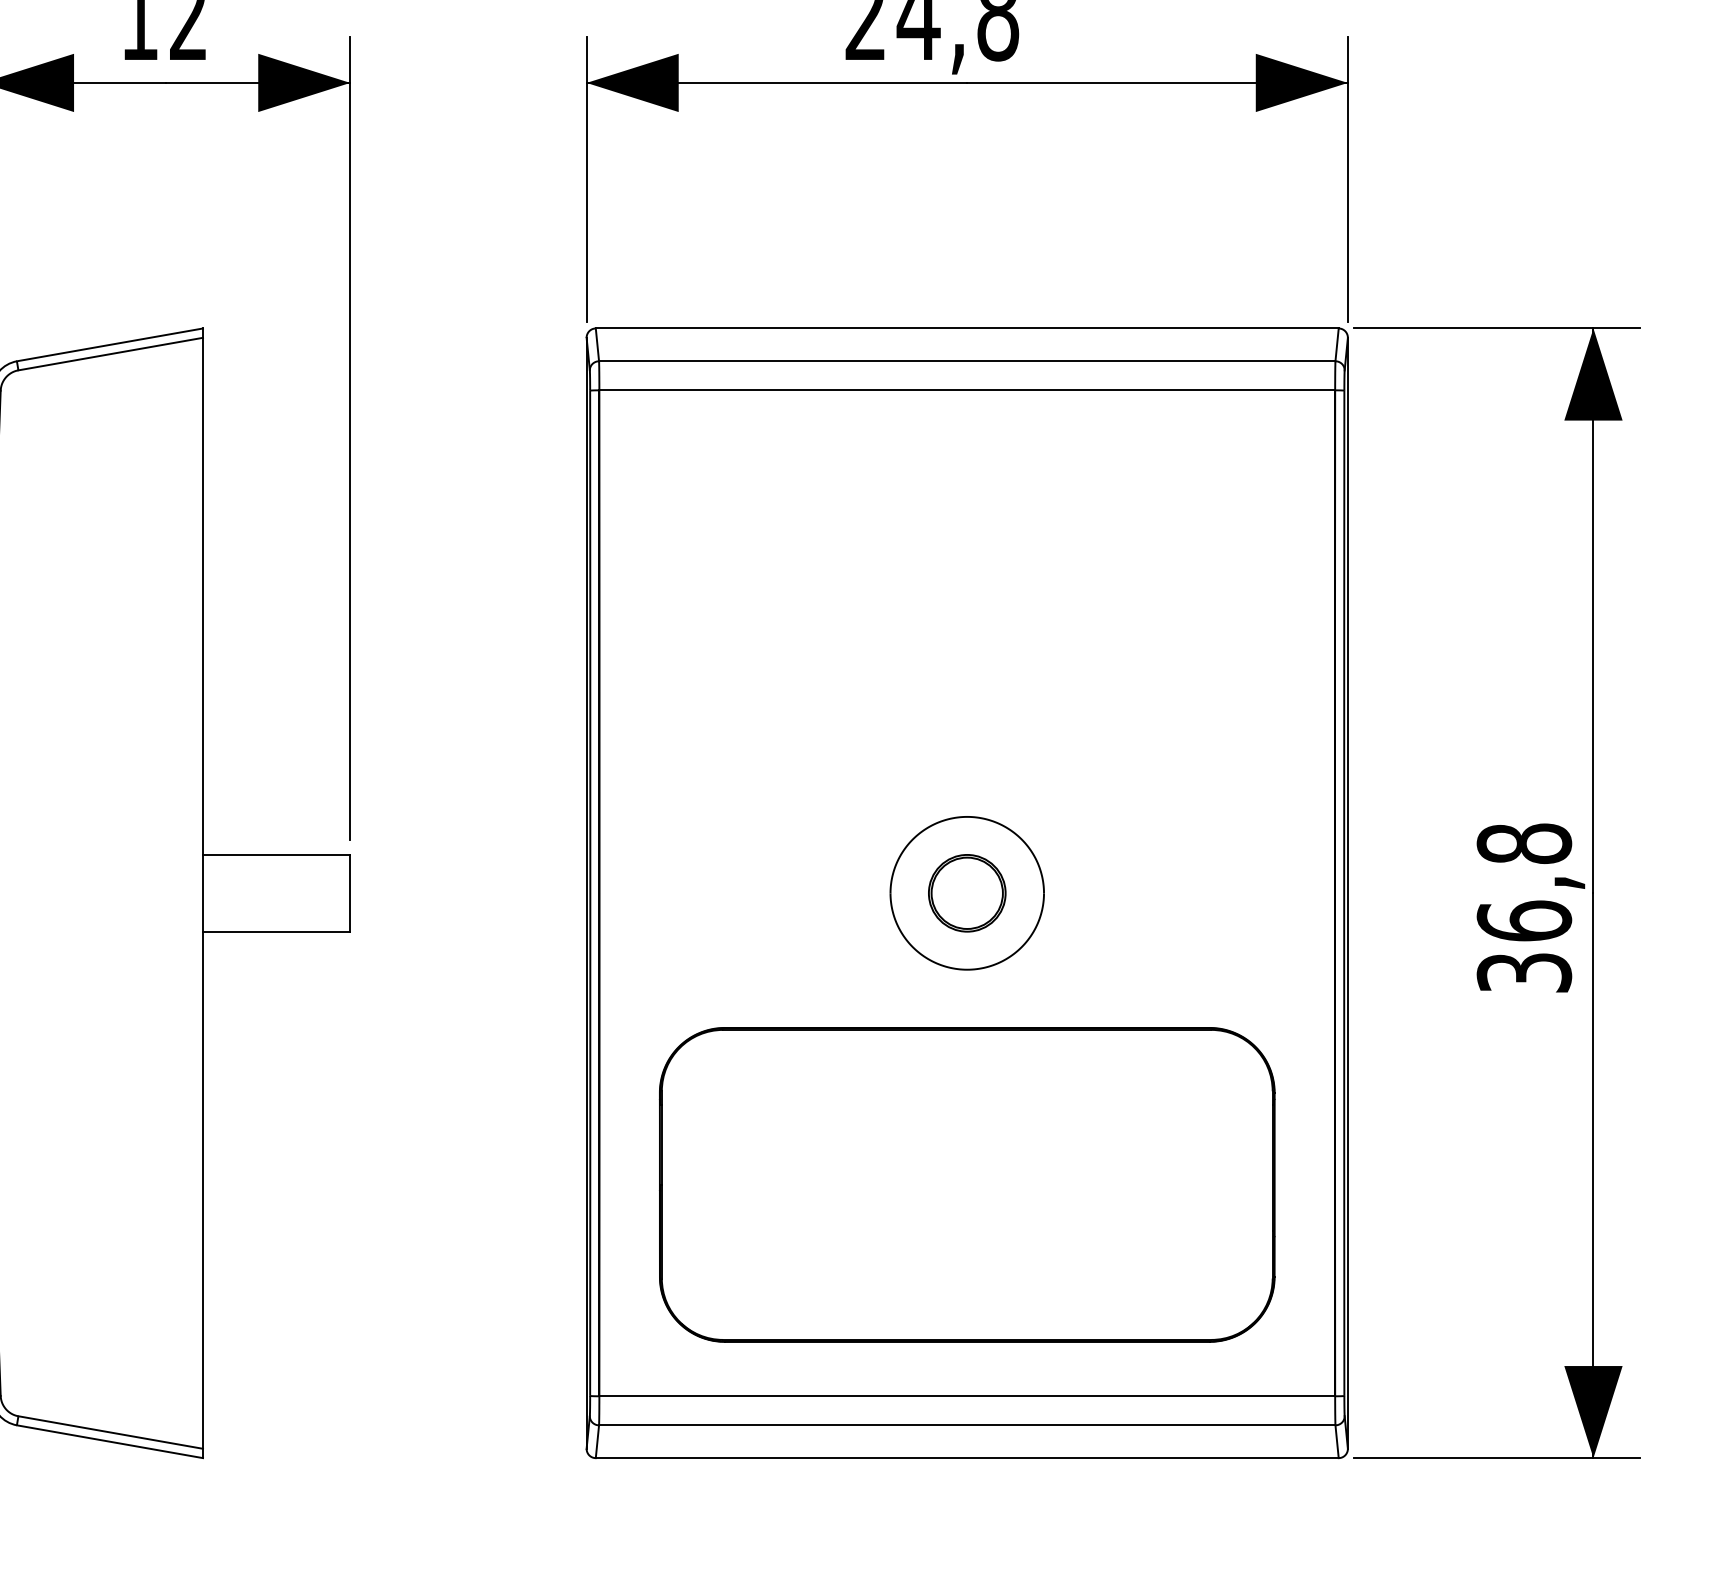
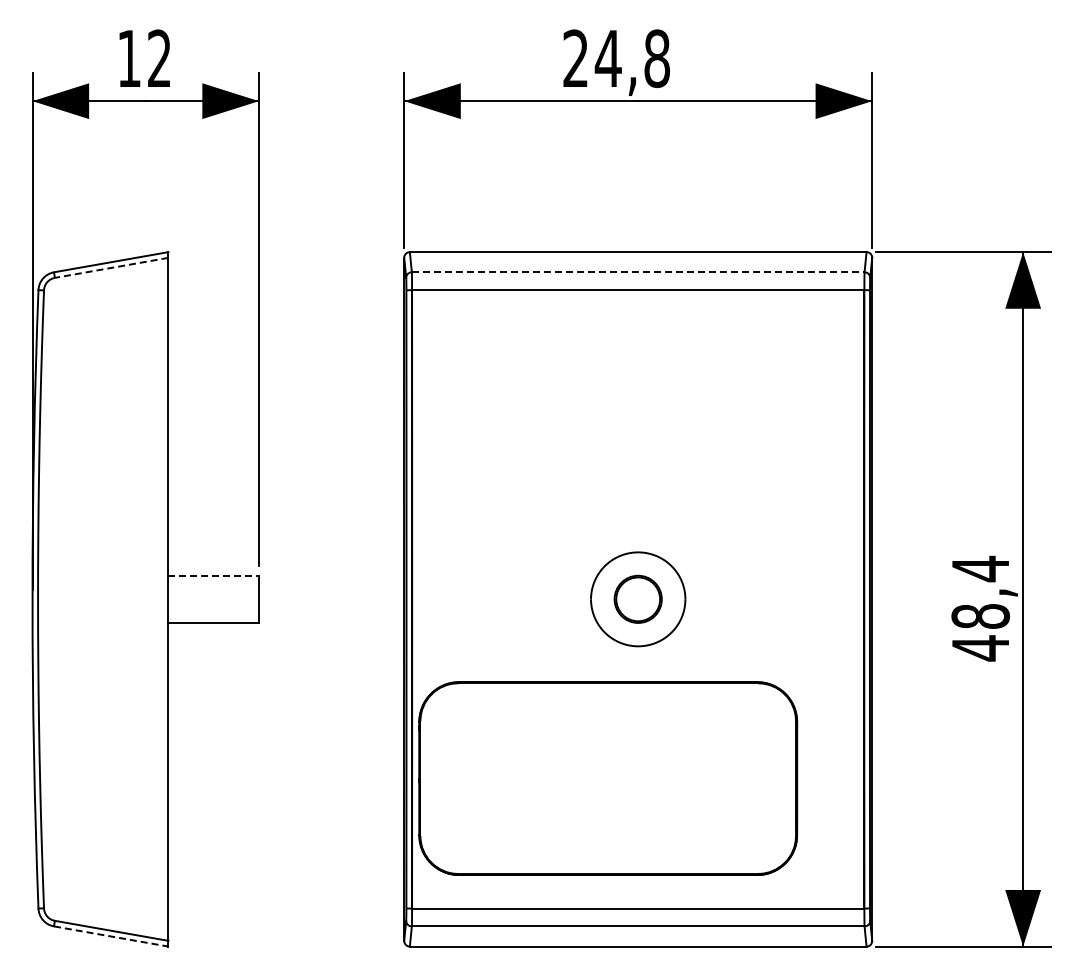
line: (110, 353) -> (111, 267), solid -> dashed
line: (967, 361) -> (638, 272), solid -> dashed
line: (278, 854) -> (214, 575), solid -> dashed
text: (1524, 908) -> (980, 608), 36,8 -> 48,4
part: (967, 1184) -> (608, 778), moved
line: (110, 1441) -> (111, 936), solid -> dashed

